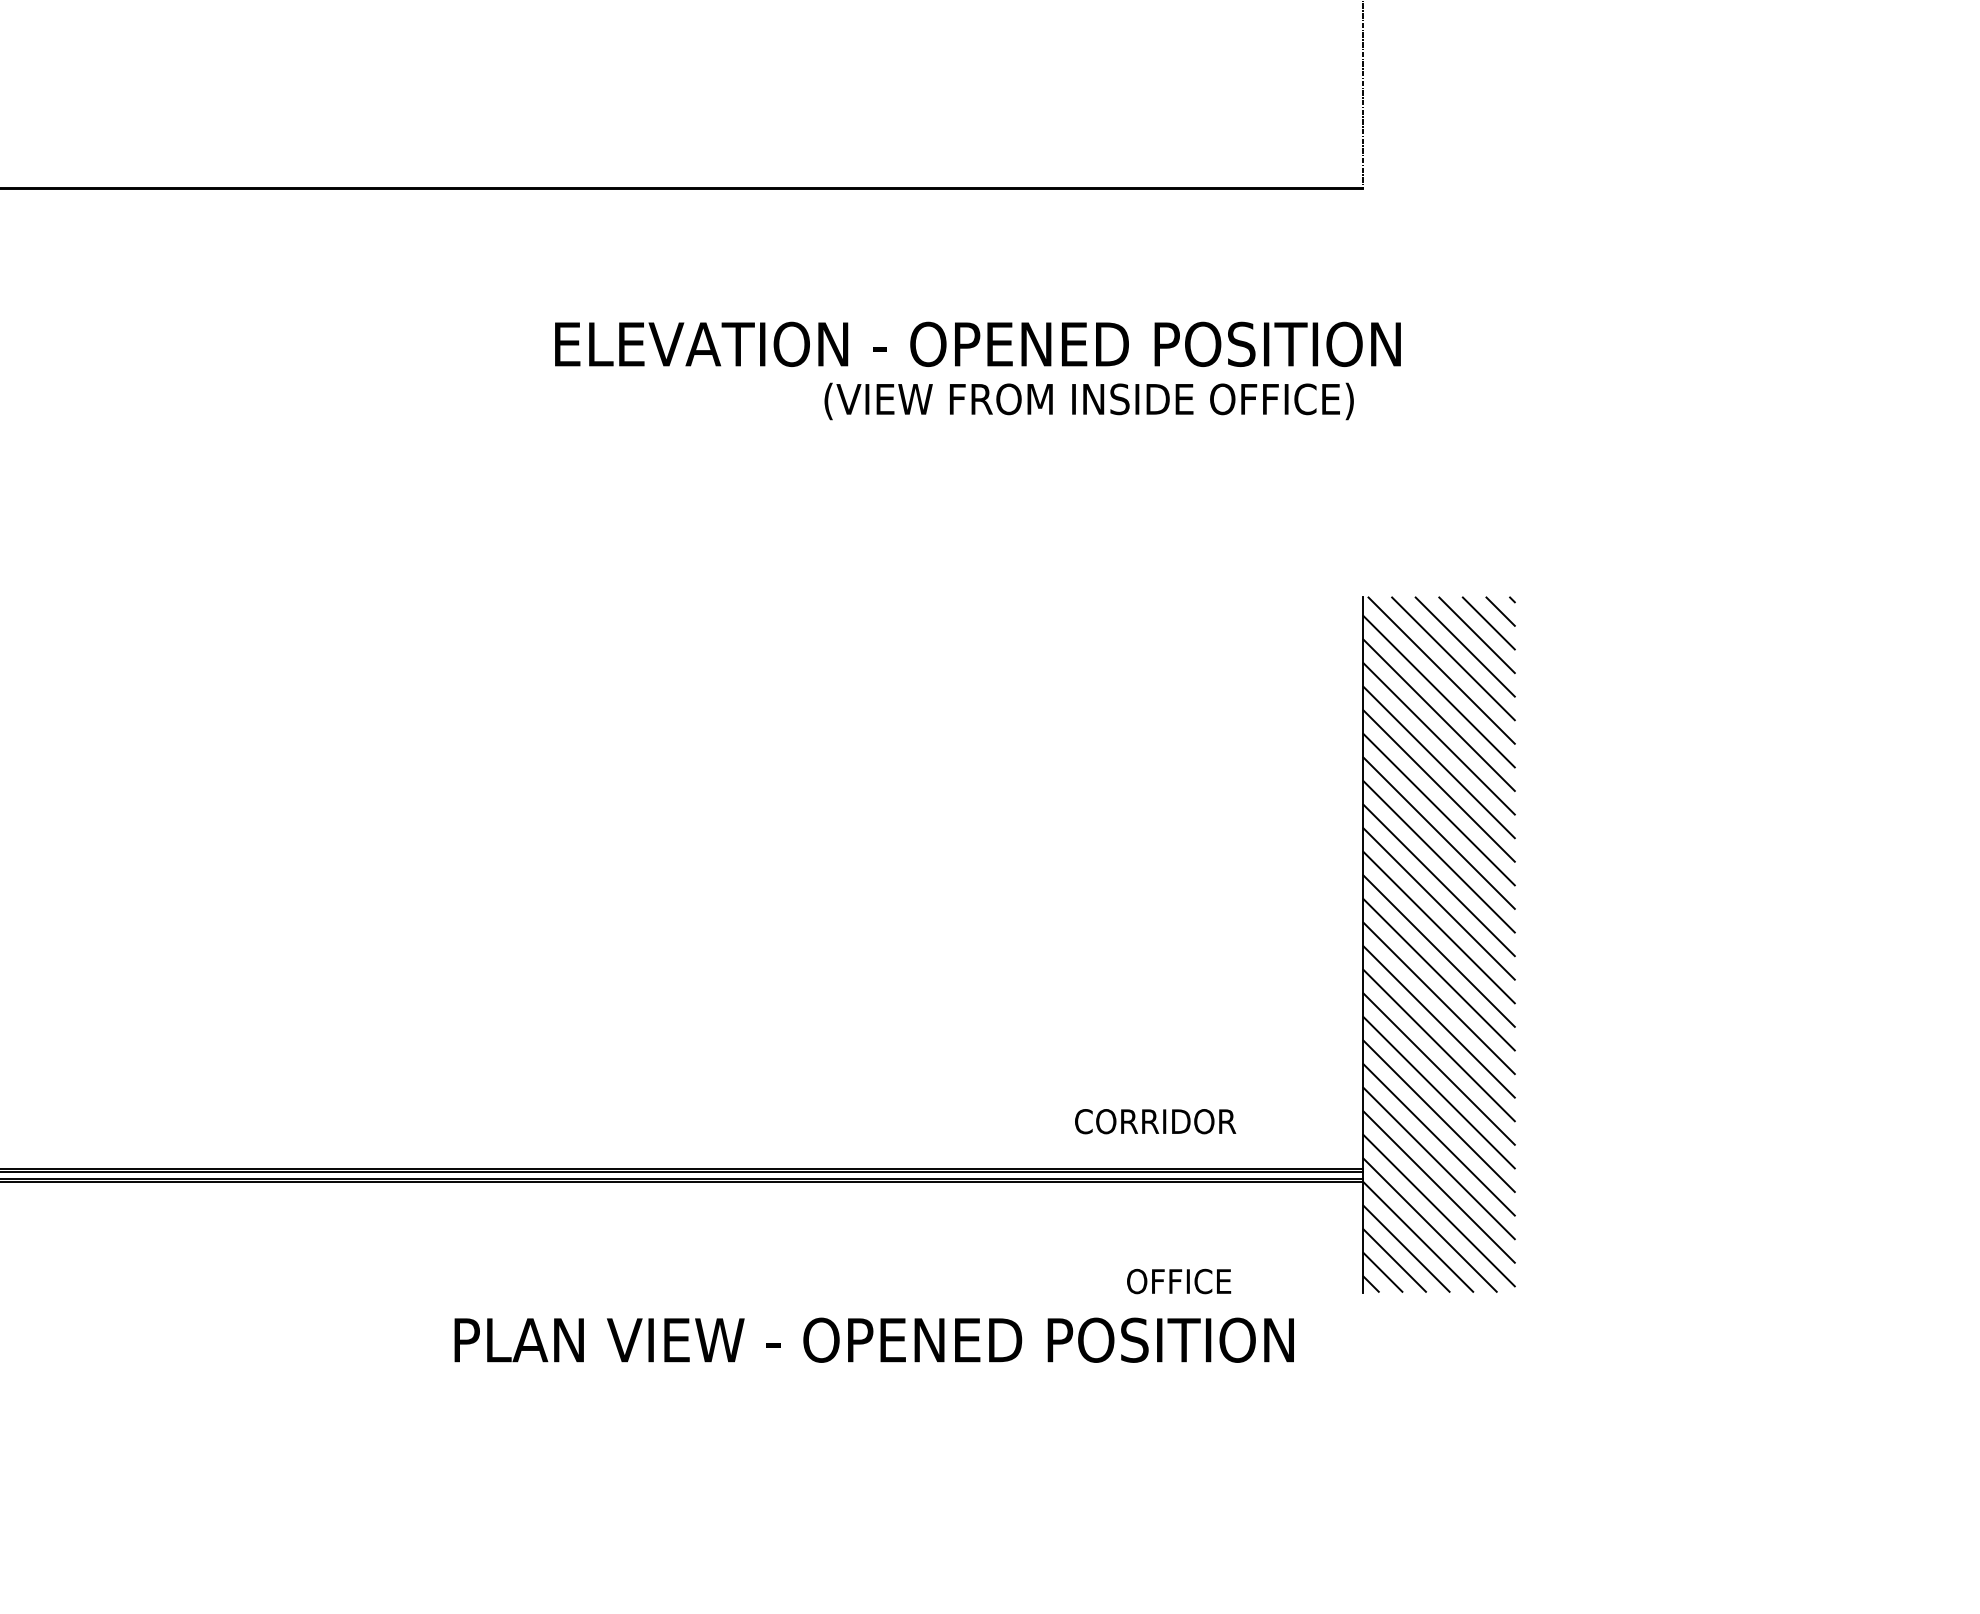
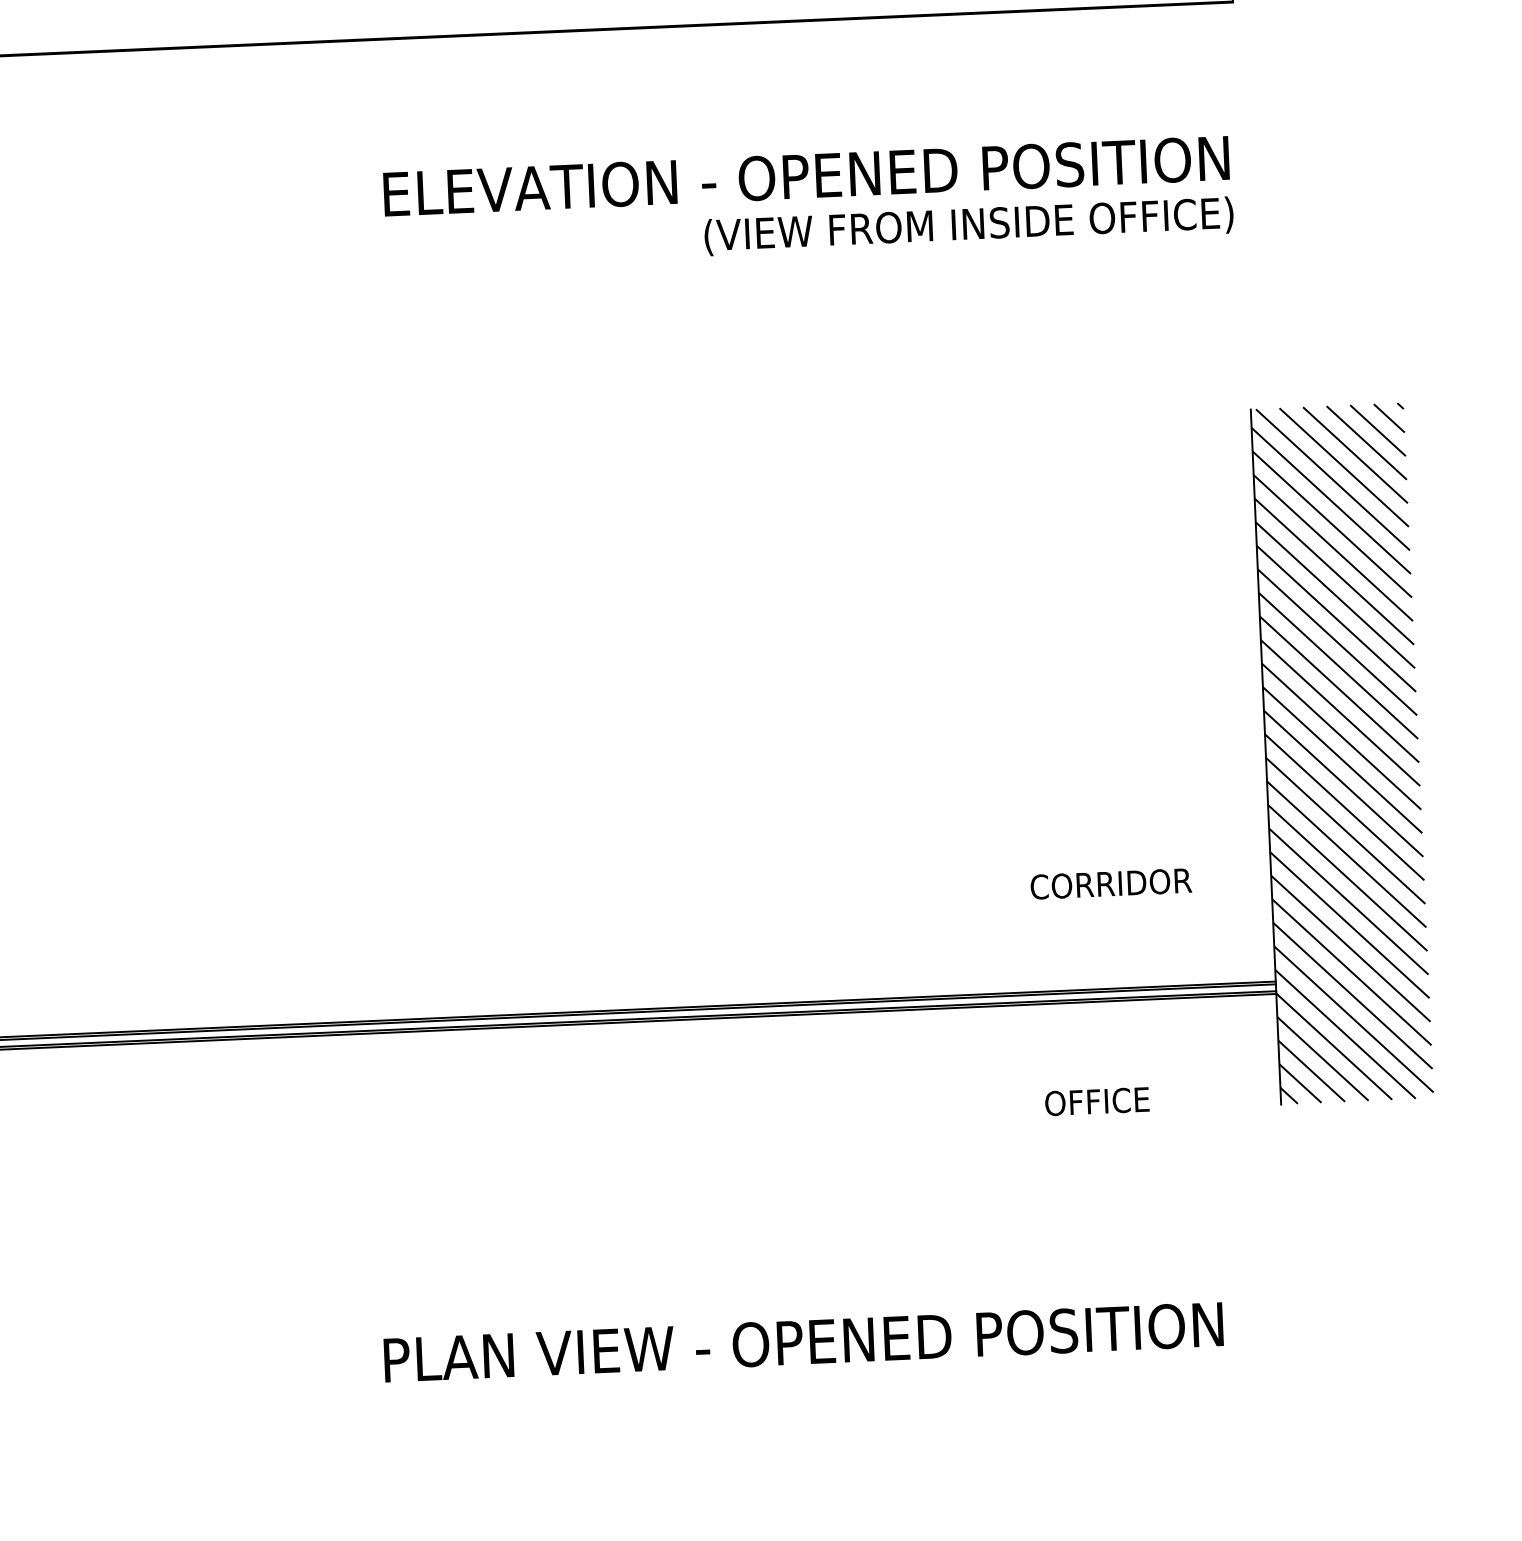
text: (977, 343) -> (805, 175), moved
text: (1155, 1121) -> (1111, 883), moved
text: (873, 1339) -> (802, 1341), moved

